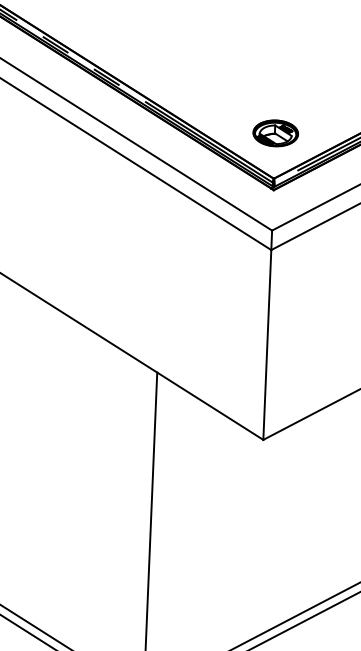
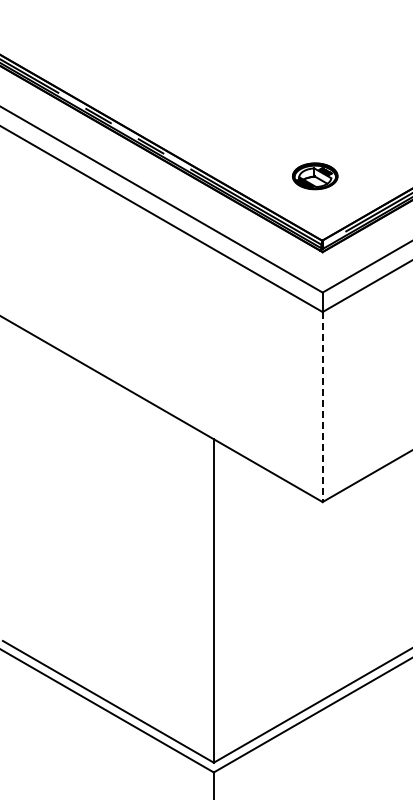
part: (276, 133) -> (315, 176), moved
line: (267, 345) -> (322, 407), solid -> dashed

